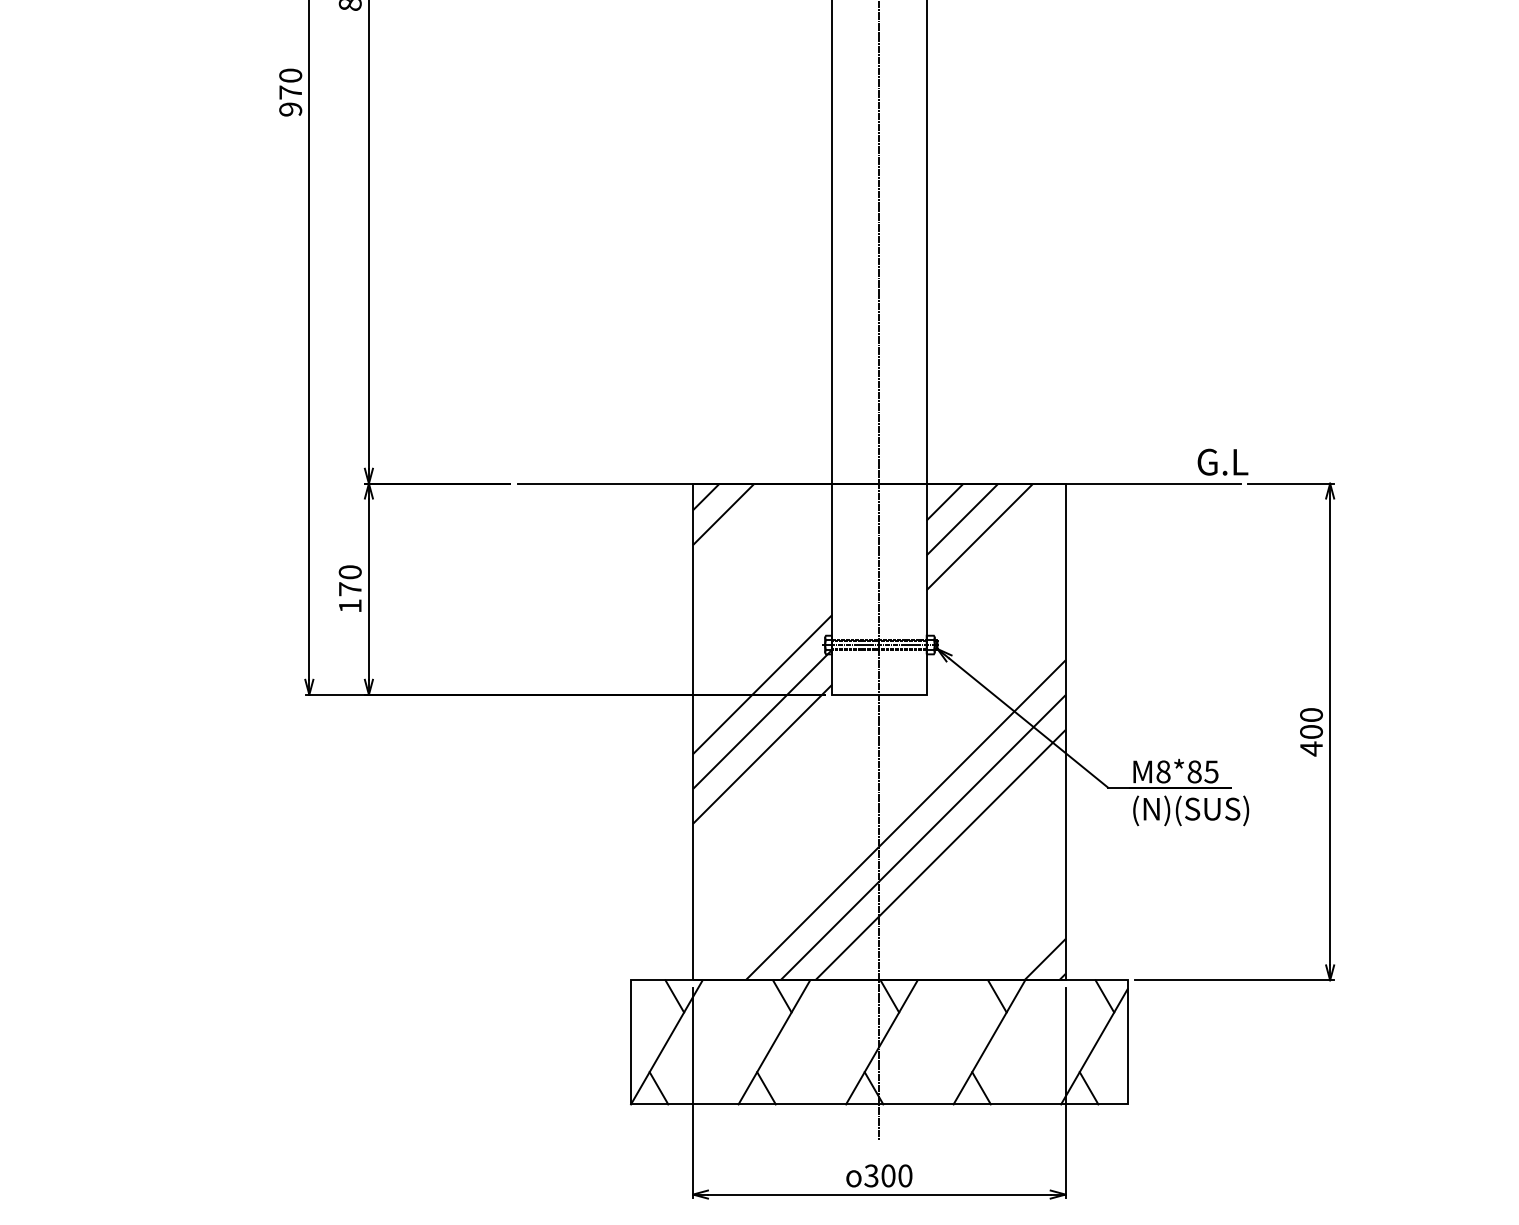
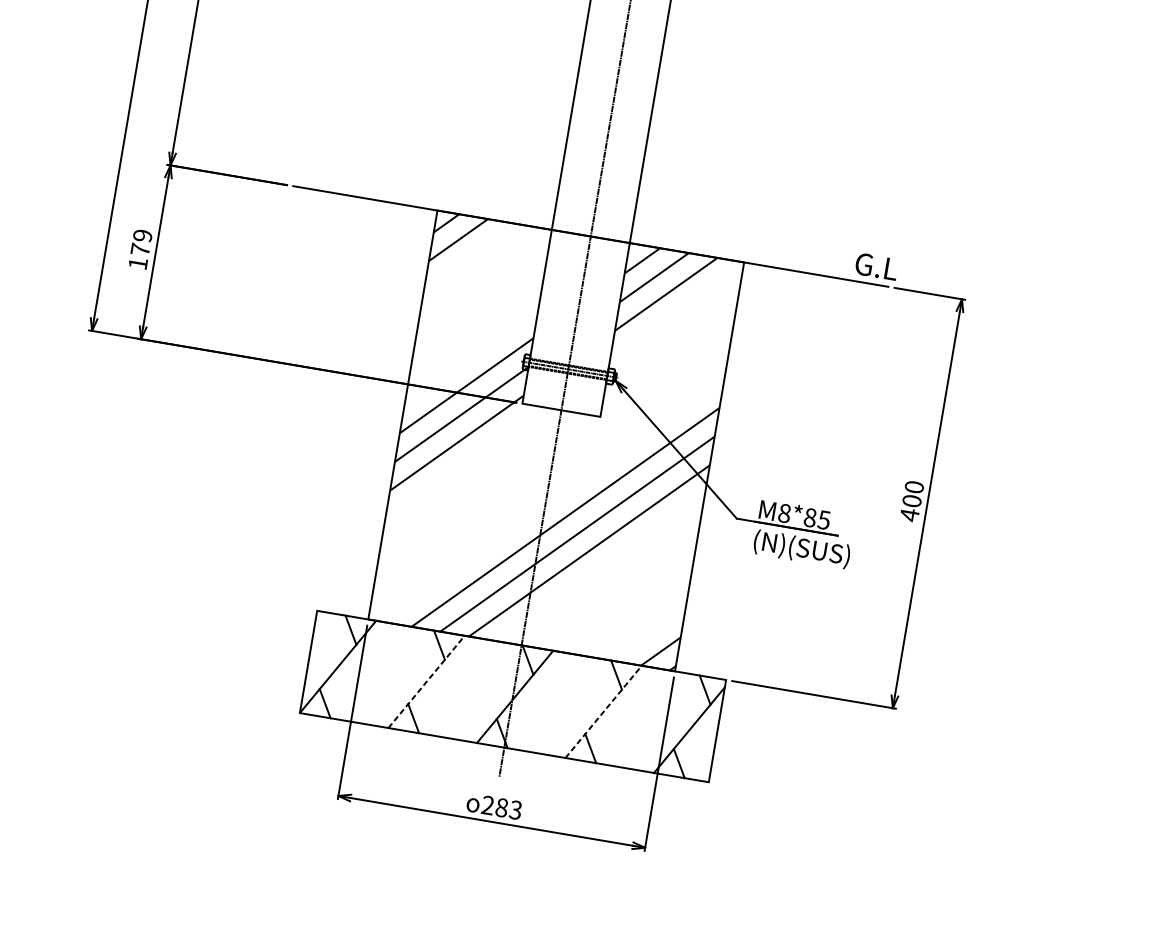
text: (349, 572) -> (142, 235), 170 -> 179
line: (774, 1042) -> (426, 682), solid -> dashed
line: (989, 1042) -> (603, 712), solid -> dashed
text: (888, 1175) -> (502, 807), 300 -> 283

